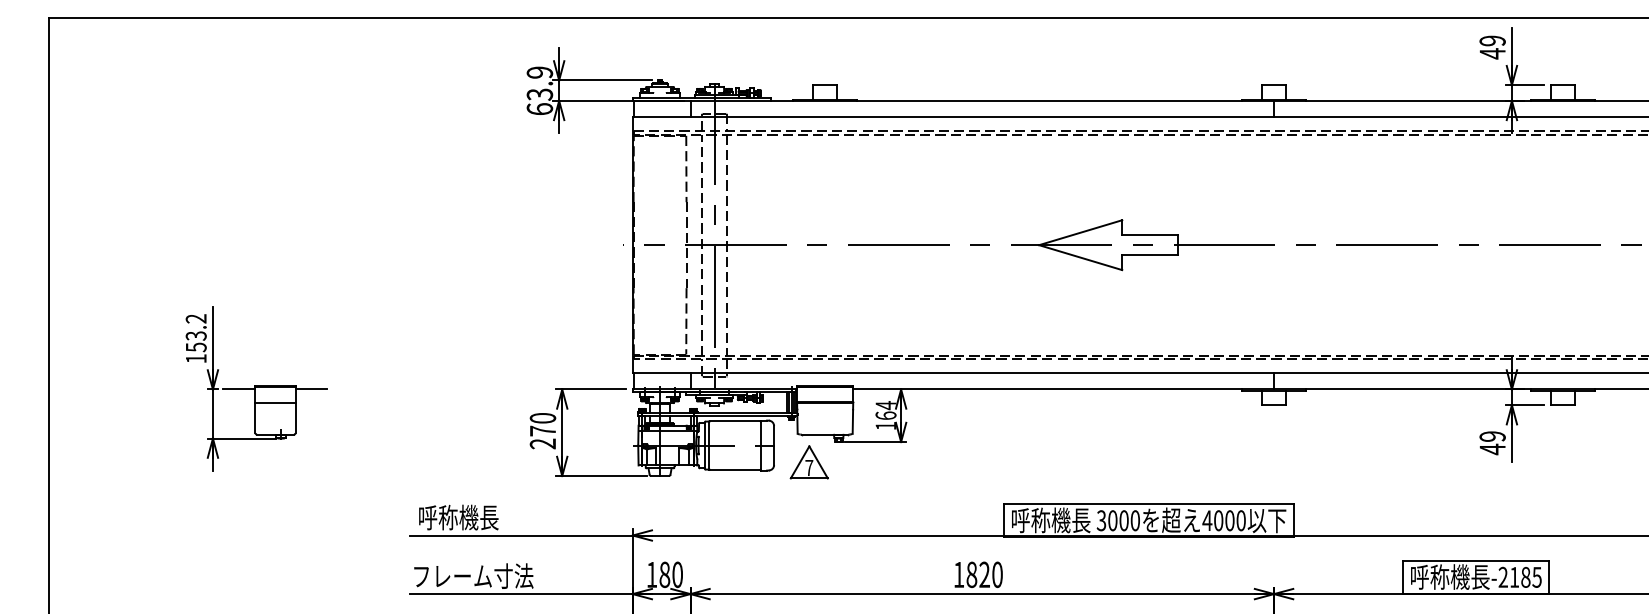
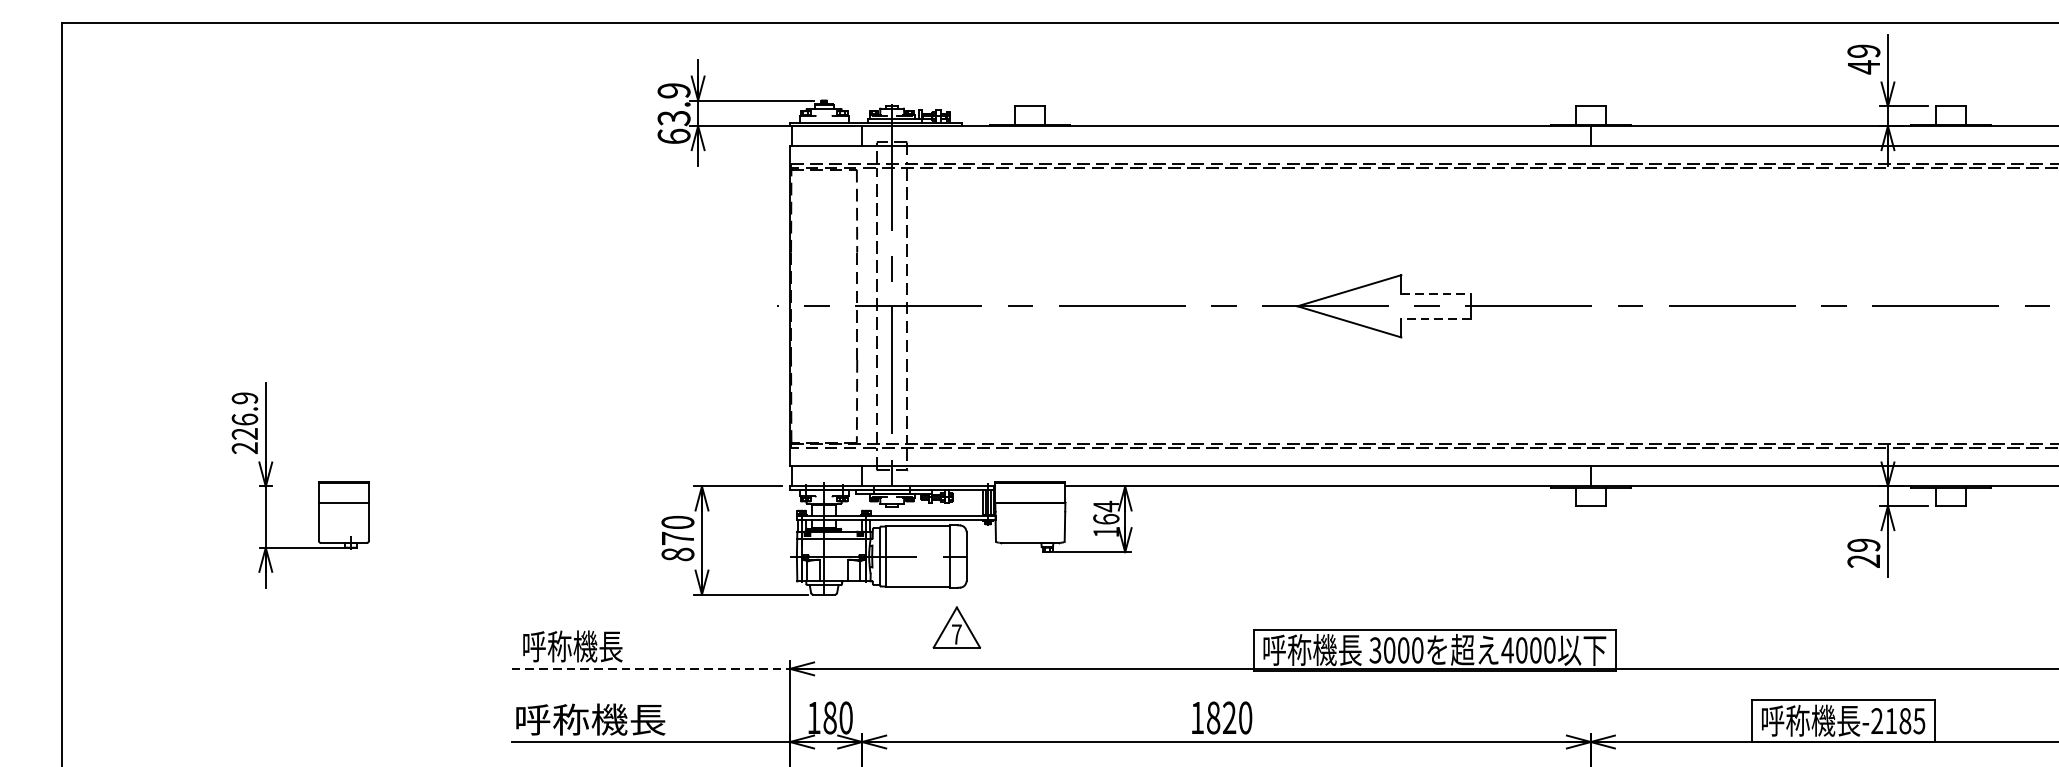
line: (1149, 235) -> (1435, 294), solid -> dashed
line: (1149, 255) -> (1435, 319), solid -> dashed
text: (195, 338) -> (244, 422), 153.2 -> 226.9
line: (239, 389) -> (298, 486), removed
line: (311, 389) -> (388, 486), removed
text: (542, 443) -> (677, 553), 270 -> 870
text: (1492, 449) -> (1863, 561), 49 -> 29
part: (808, 462) -> (955, 627), moved
line: (521, 535) -> (651, 668), solid -> dashed
text: (473, 575) -> (591, 718), フレーム寸法 -> 呼称機長

